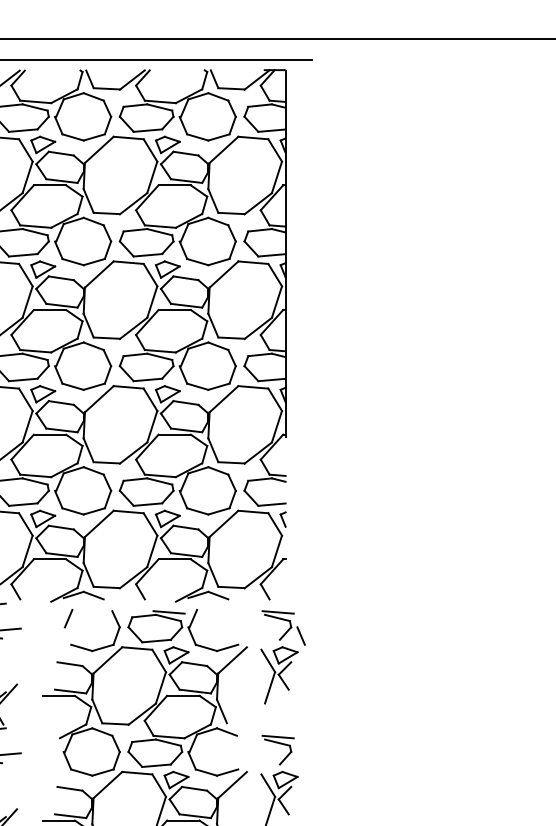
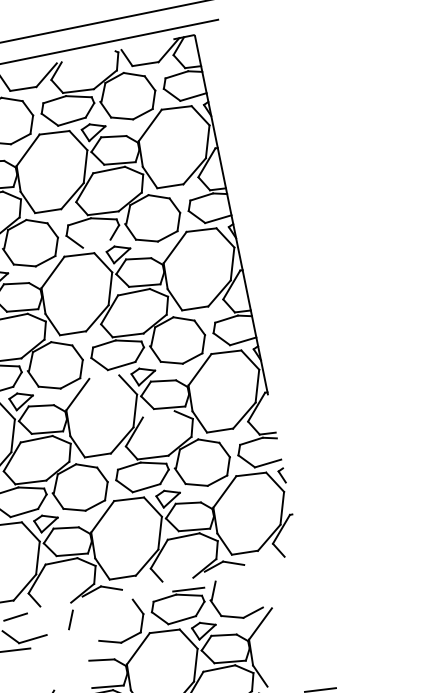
line: (147, 255) -> (96, 244), removed
line: (128, 387) -> (104, 377), removed
line: (174, 434) -> (158, 414), removed
line: (68, 618) -> (70, 619), moved
part: (282, 657) -> (308, 611), removed

